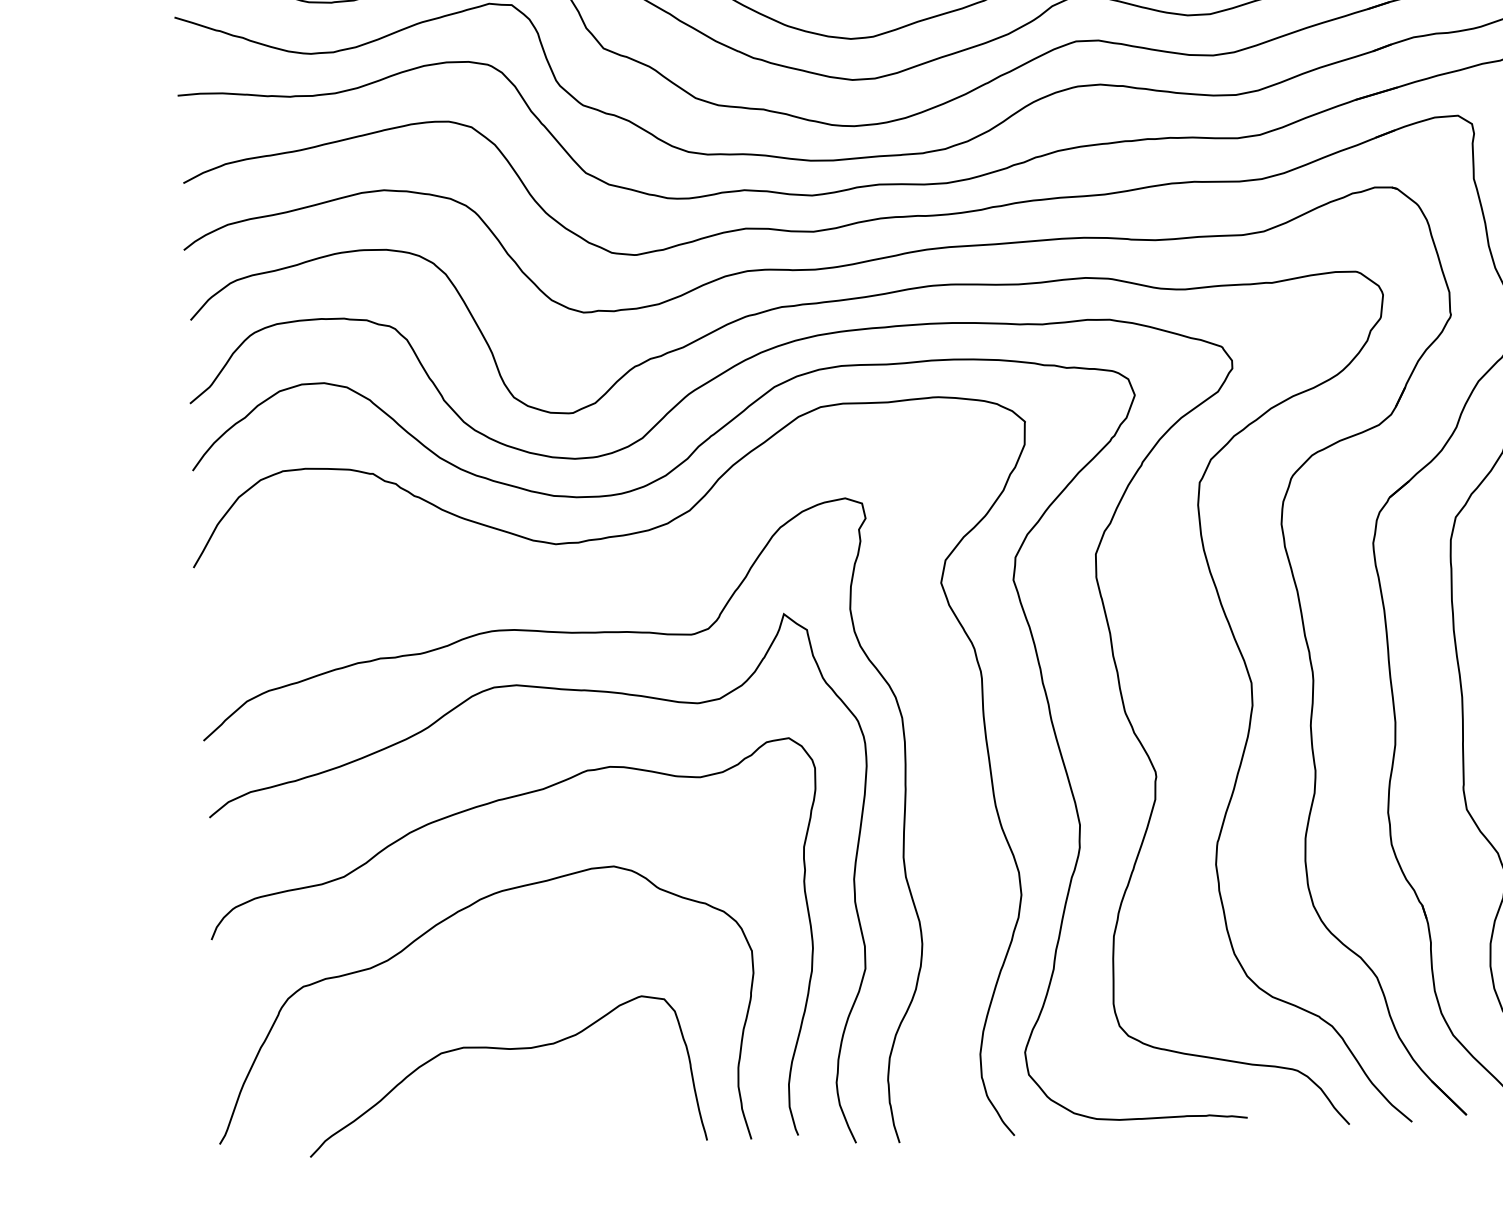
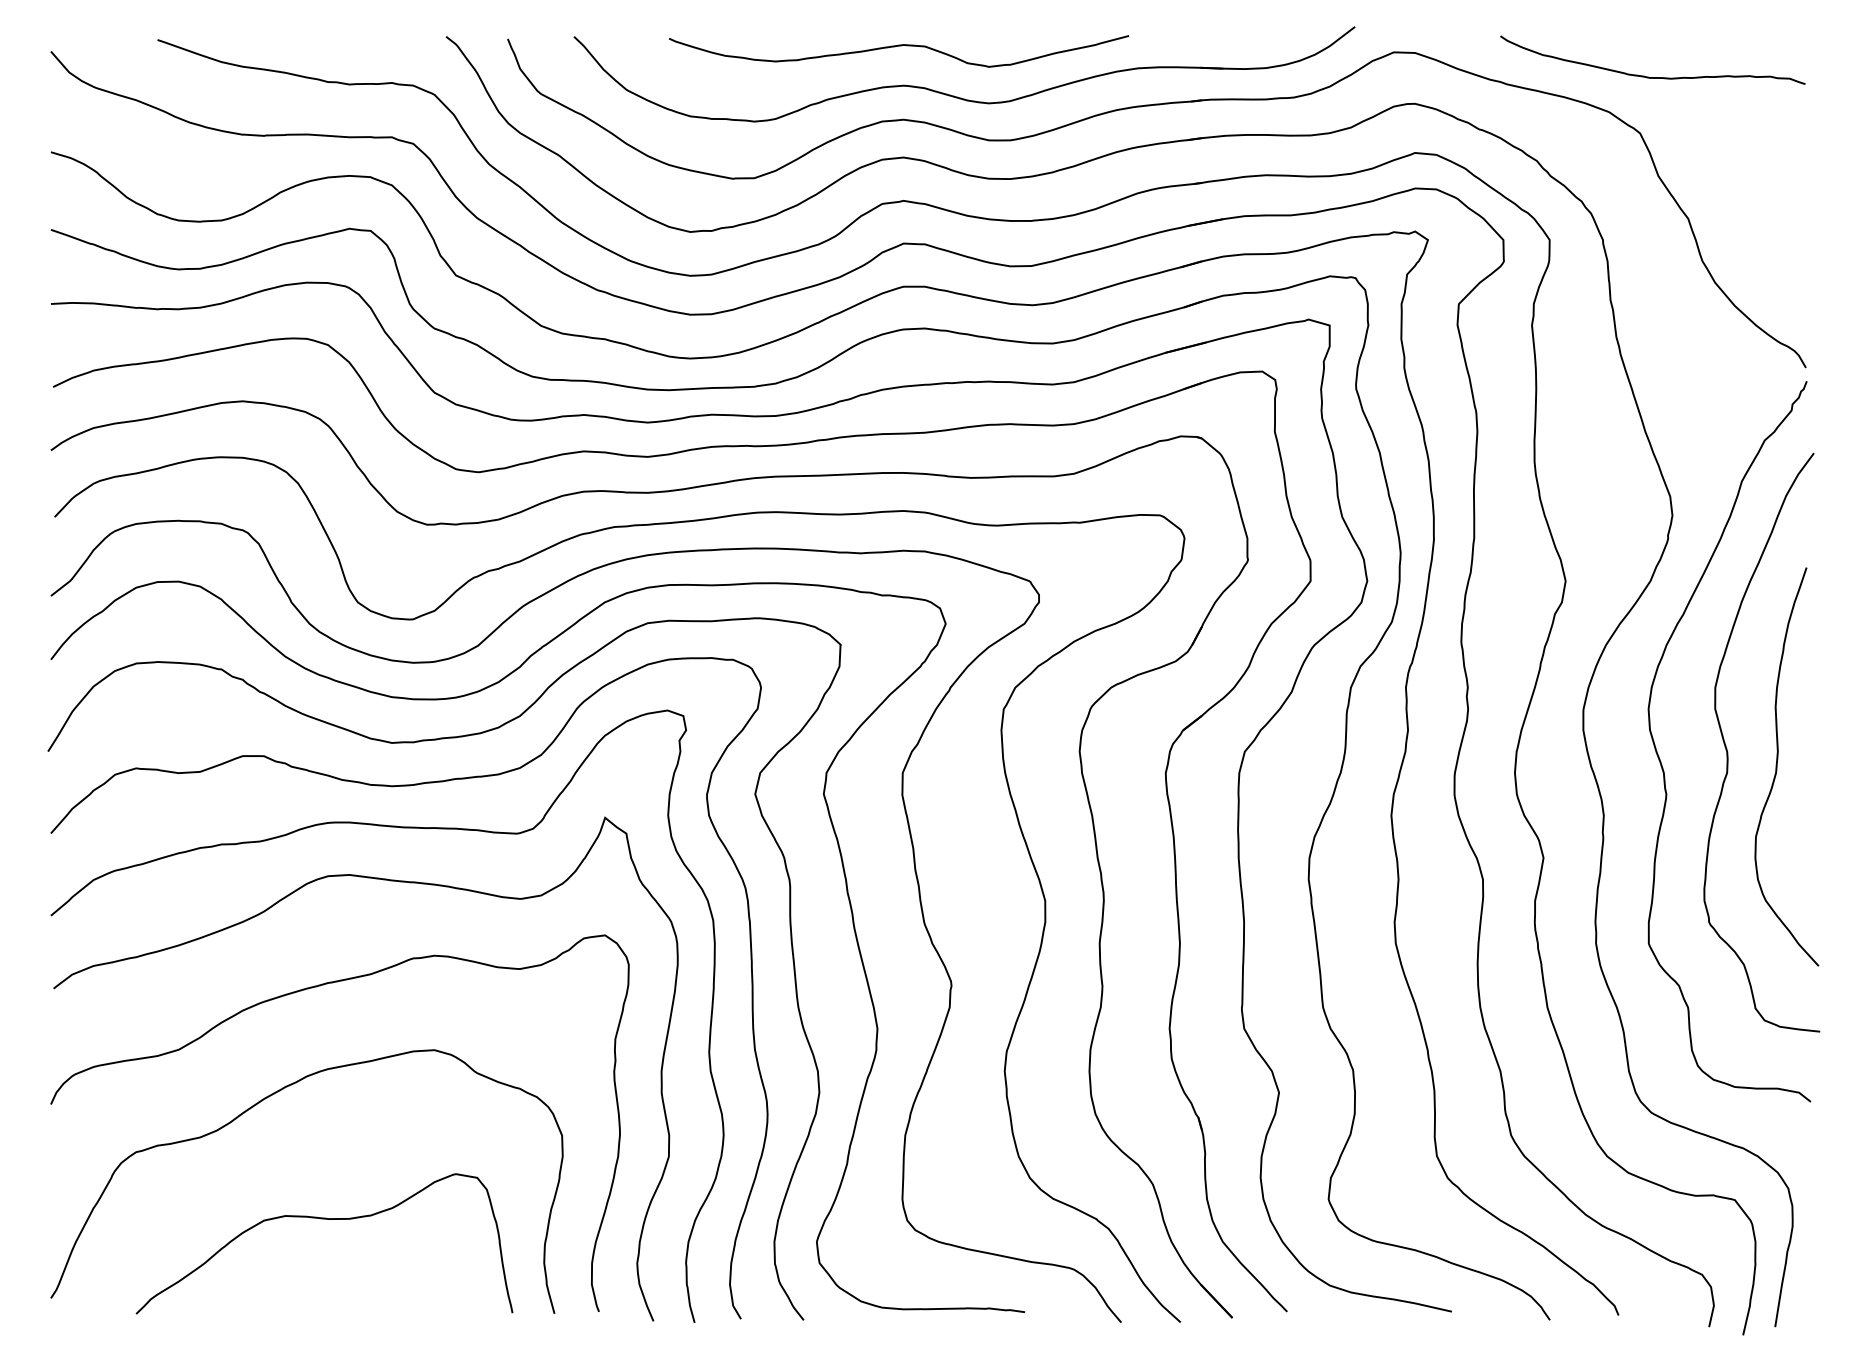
curve: (559, 591) -> (393, 787), added

